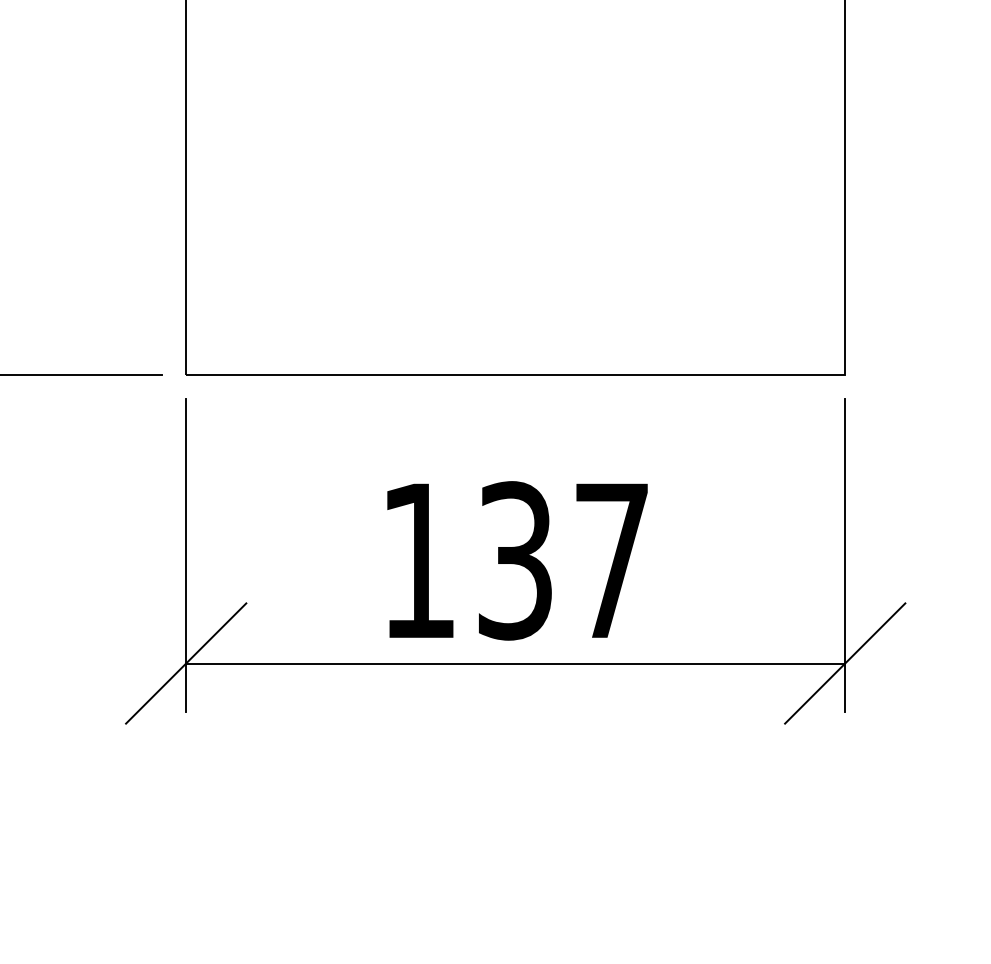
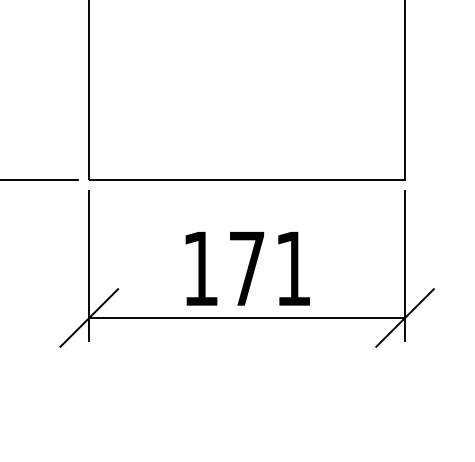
text: (562, 560) -> (269, 268), 137 -> 171

